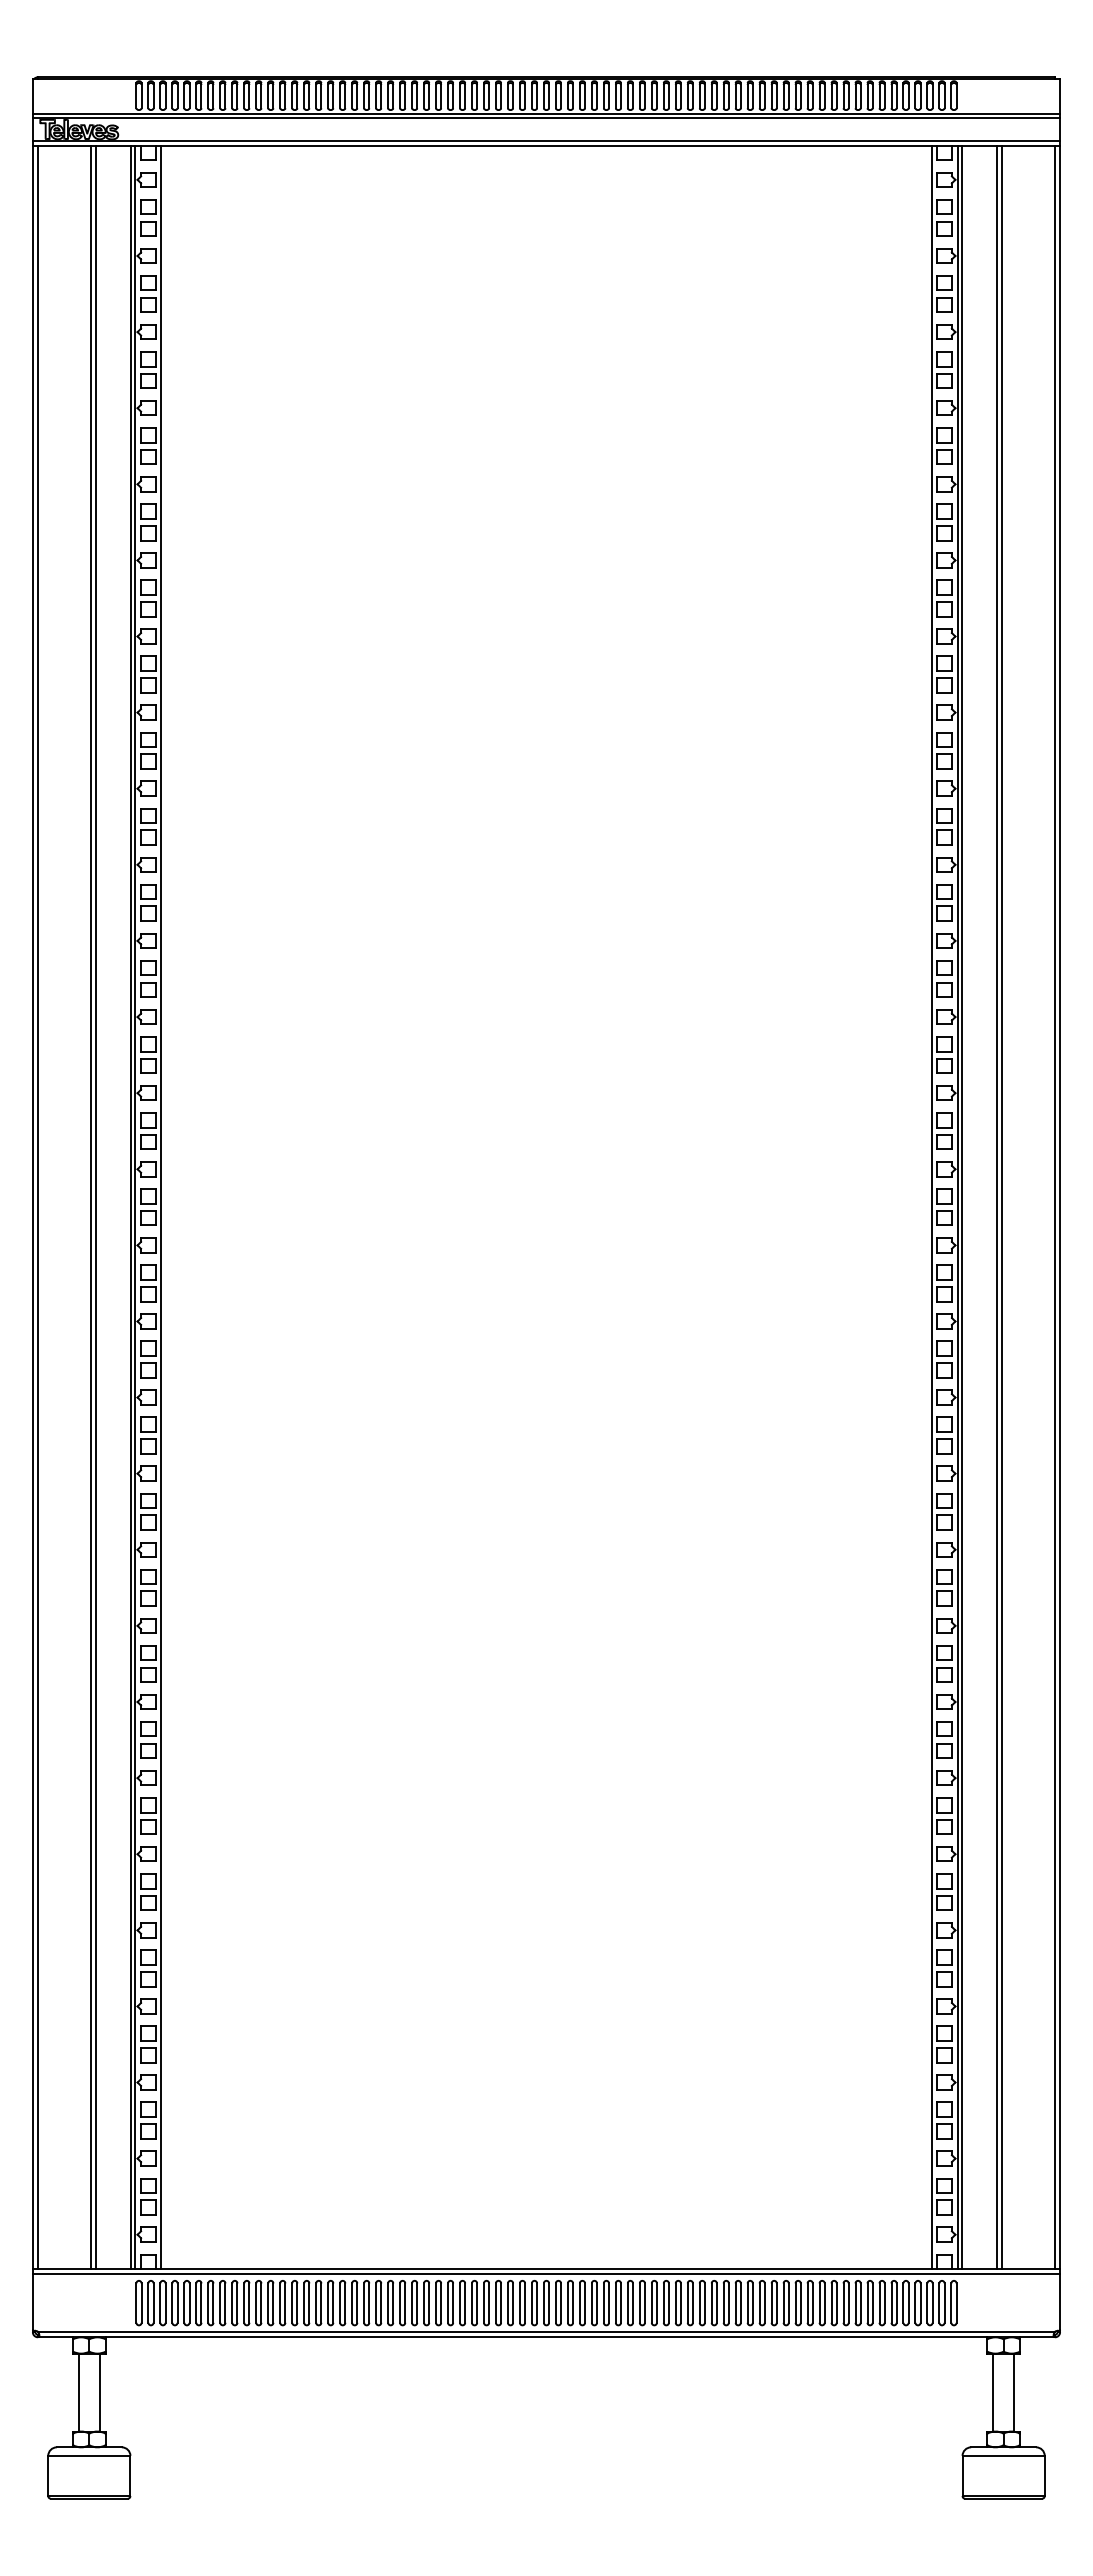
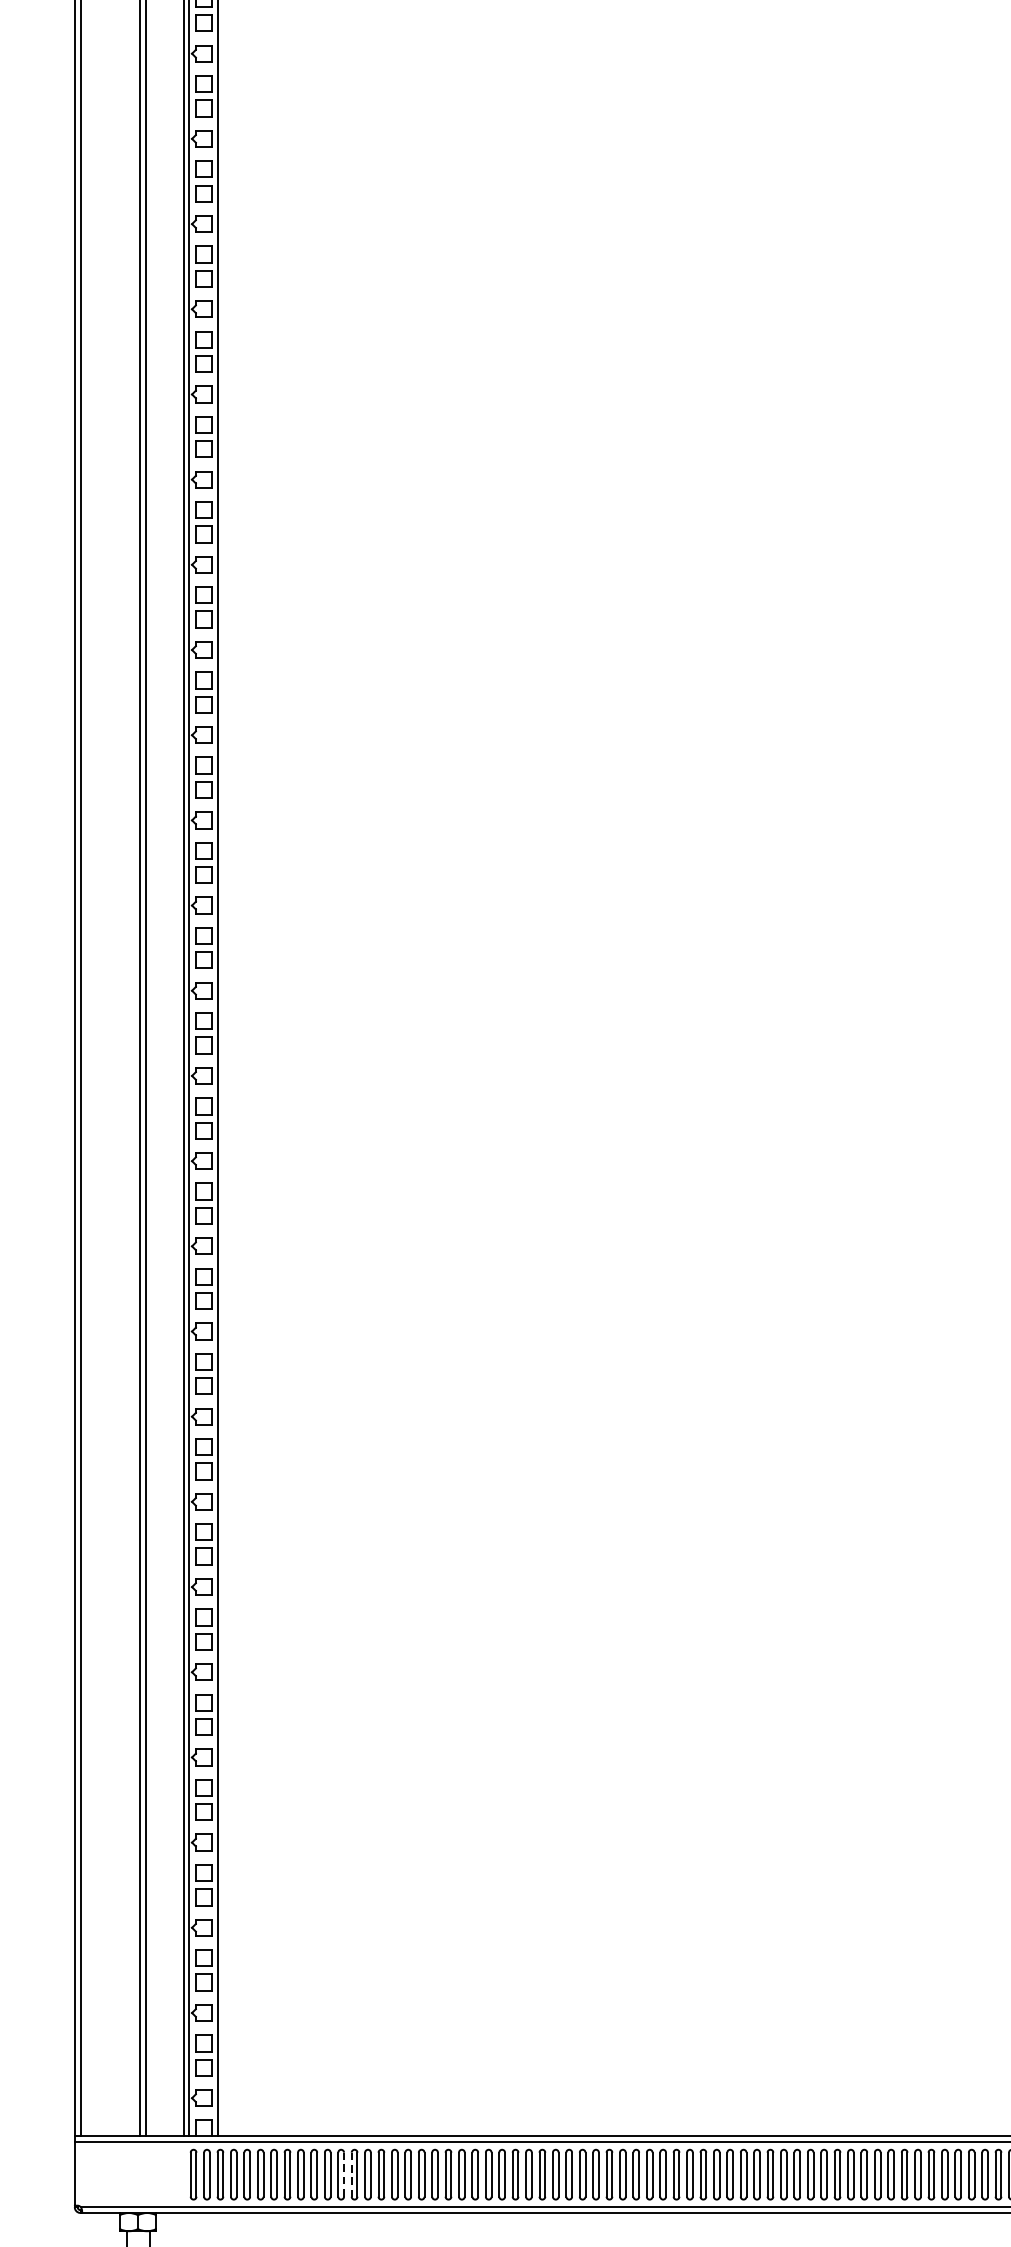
line: (273, 2303) -> (344, 2175), solid -> dashed
line: (280, 2303) -> (351, 2175), solid -> dashed

